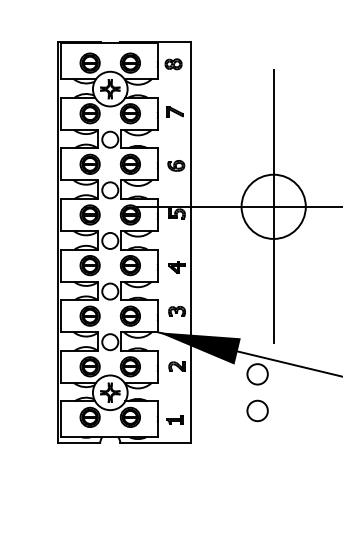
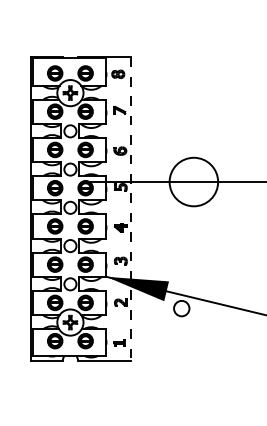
line: (273, 206) -> (193, 181), removed
line: (191, 243) -> (131, 209), solid -> dashed
circle: (257, 409) -> (181, 335), removed

